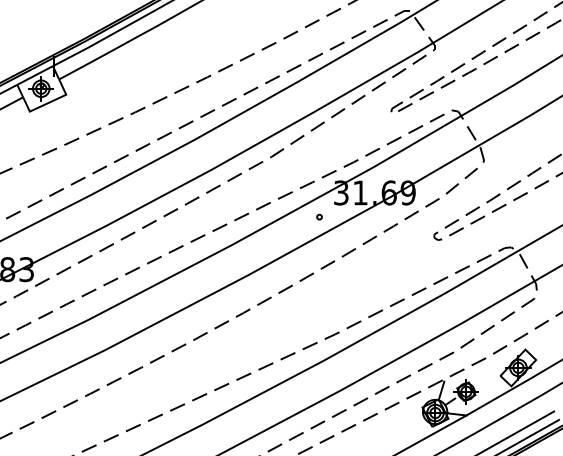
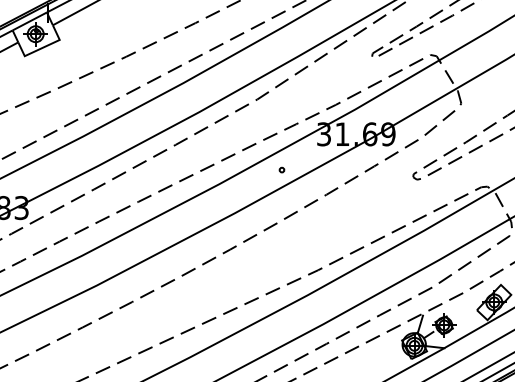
part: (319, 216) -> (281, 169), moved

